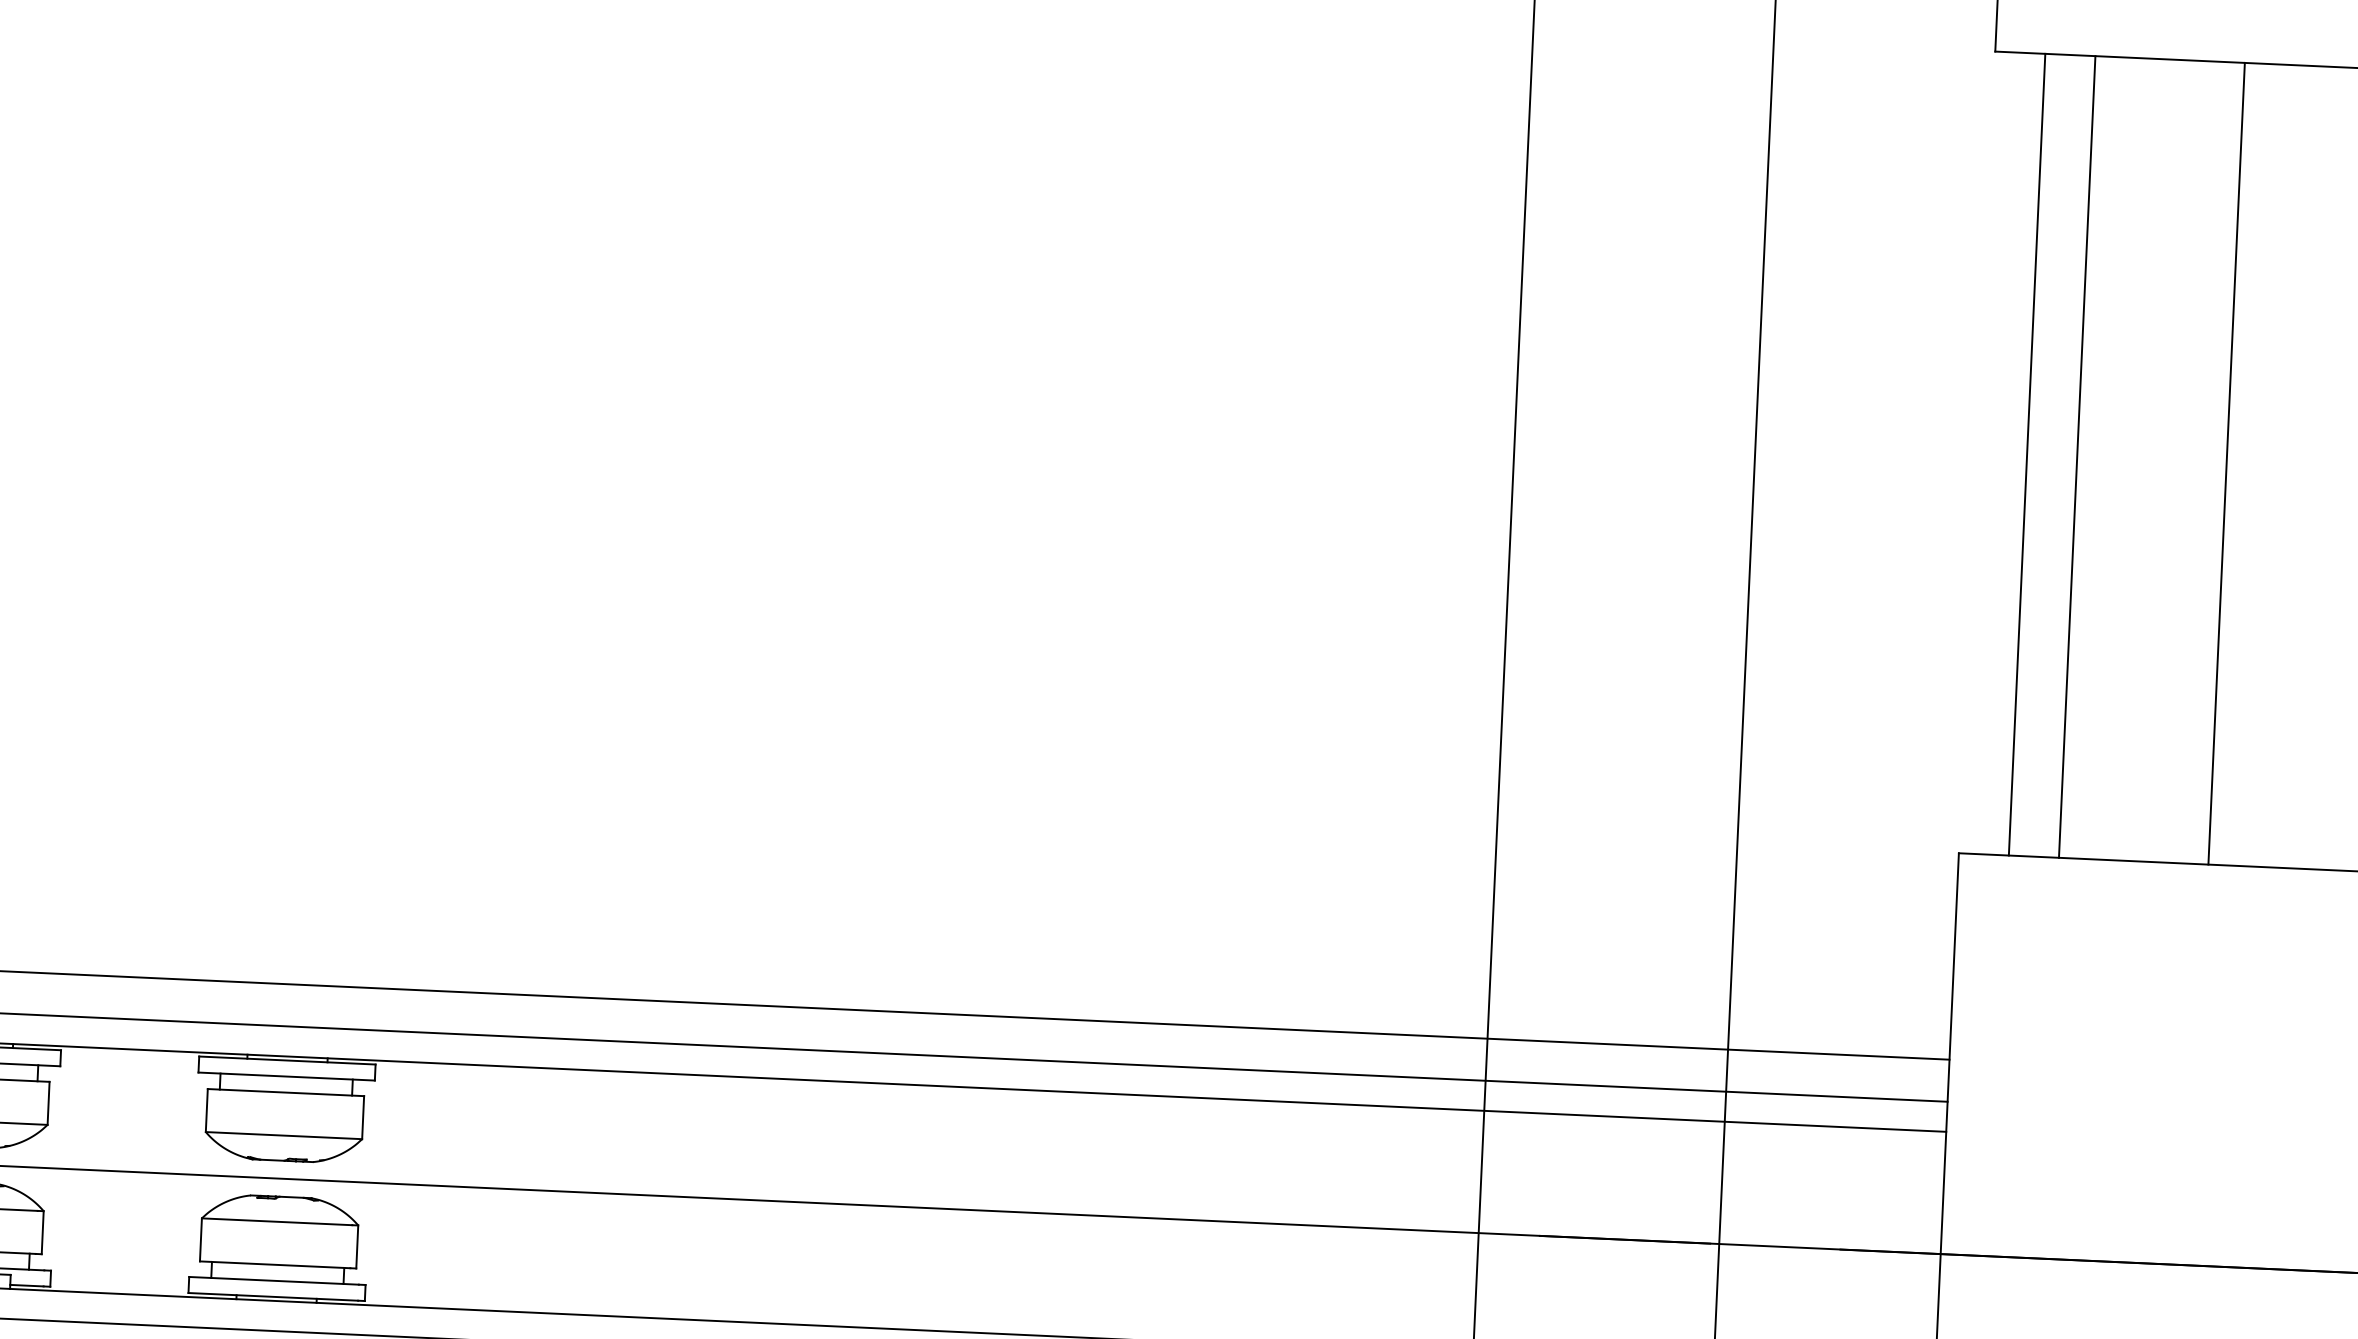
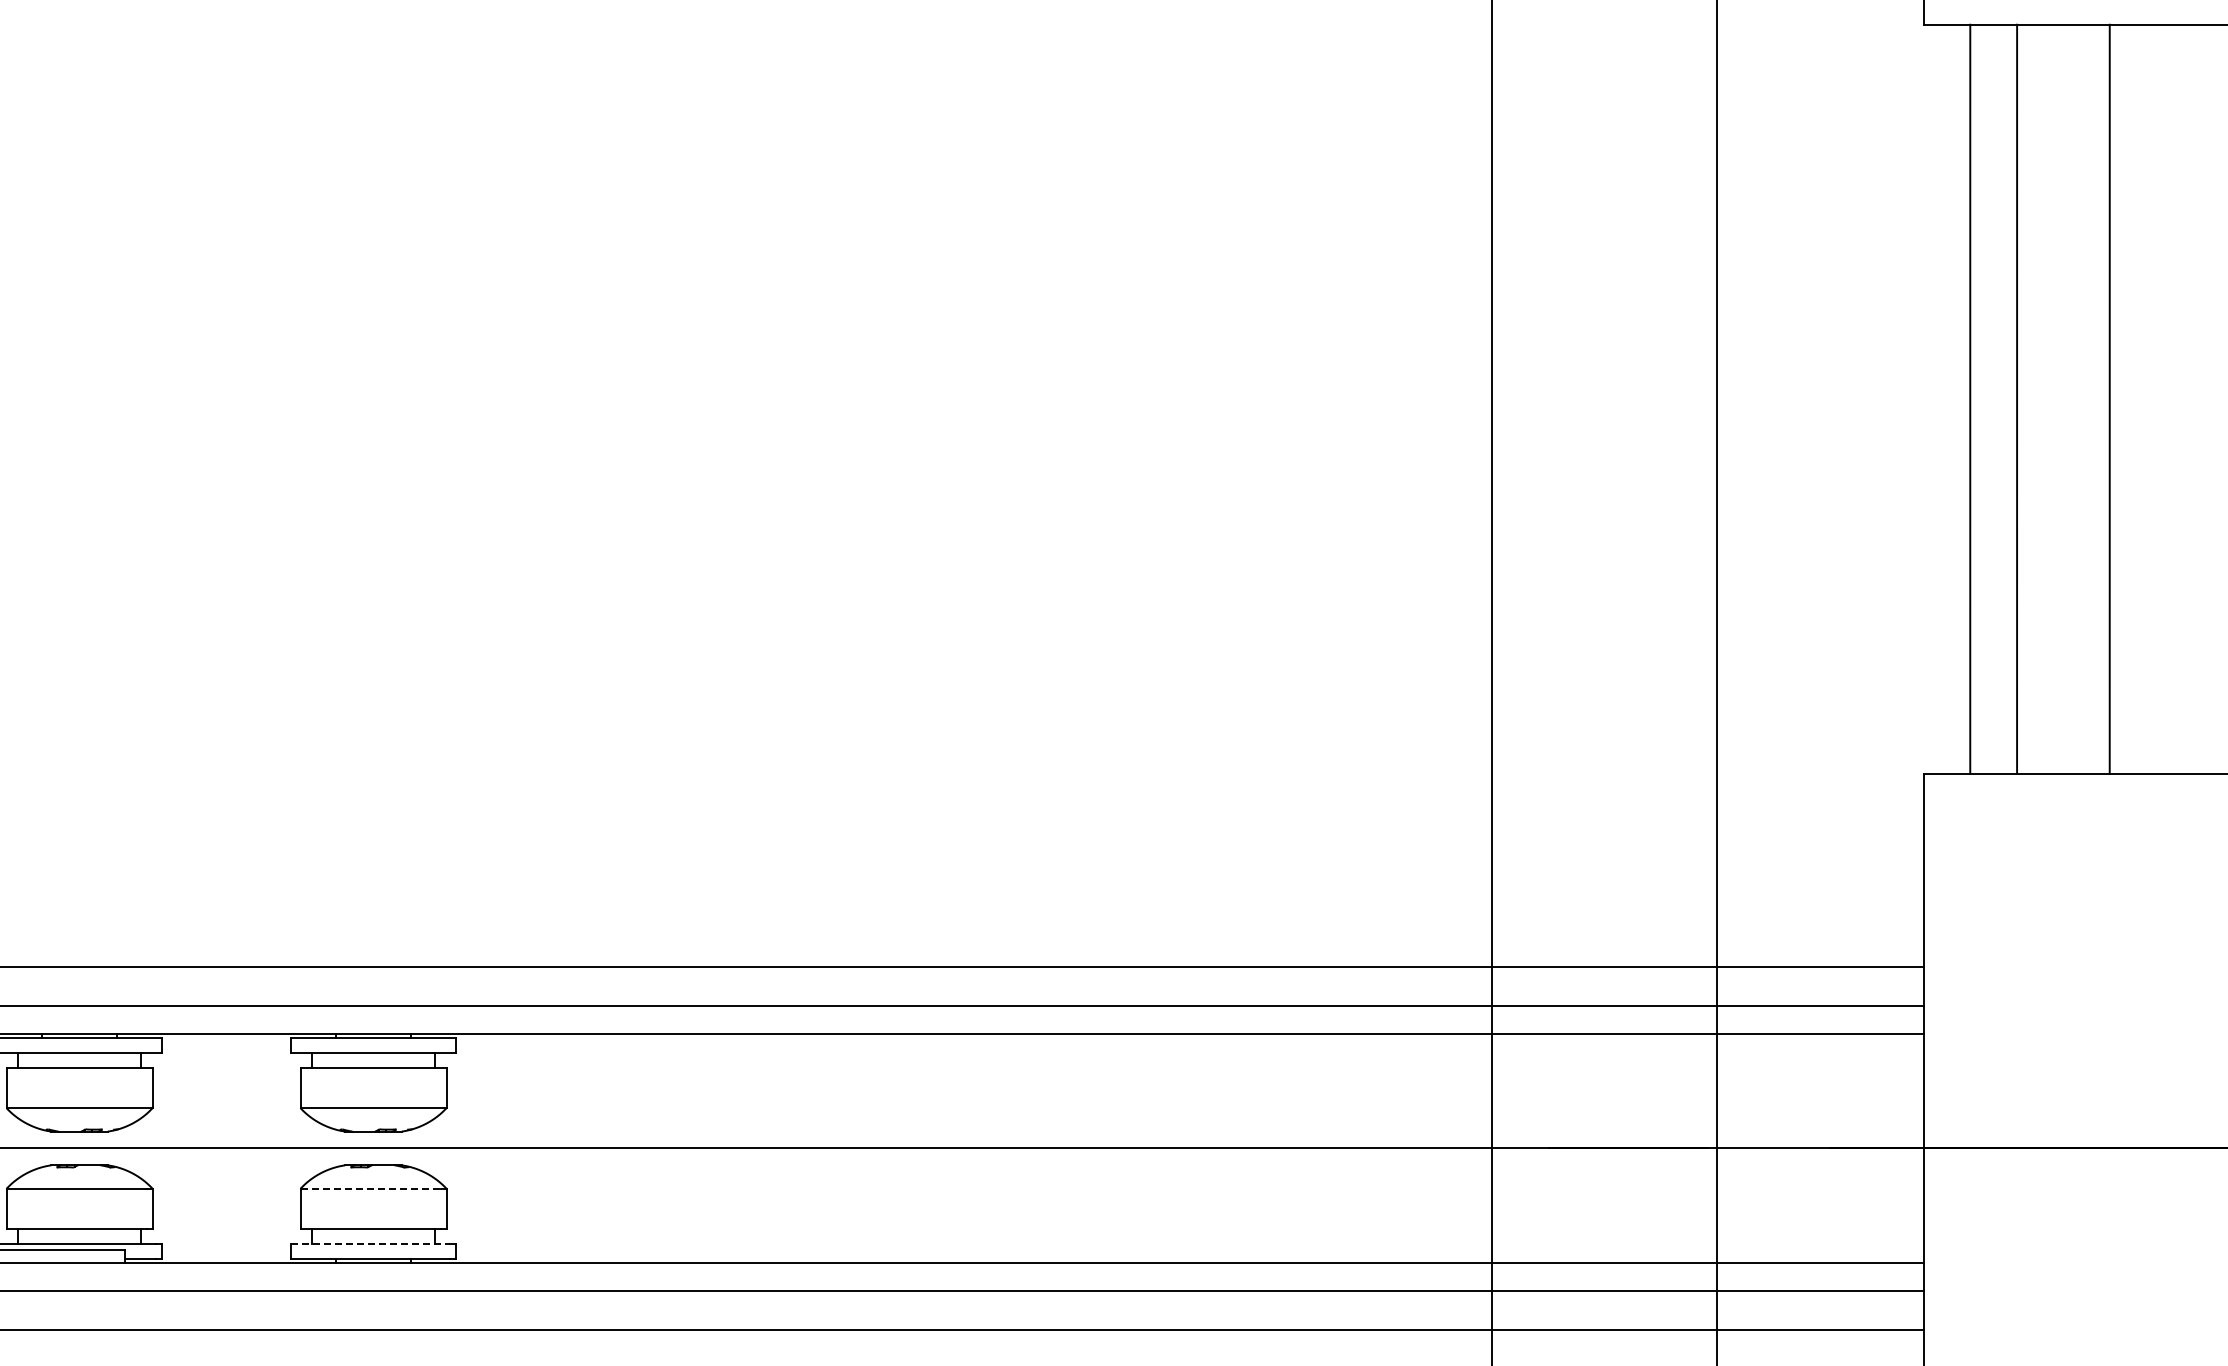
line: (2226, 462) -> (2109, 398), moved
line: (277, 1221) -> (371, 1188), solid -> dashed
line: (274, 1280) -> (370, 1243), solid -> dashed

